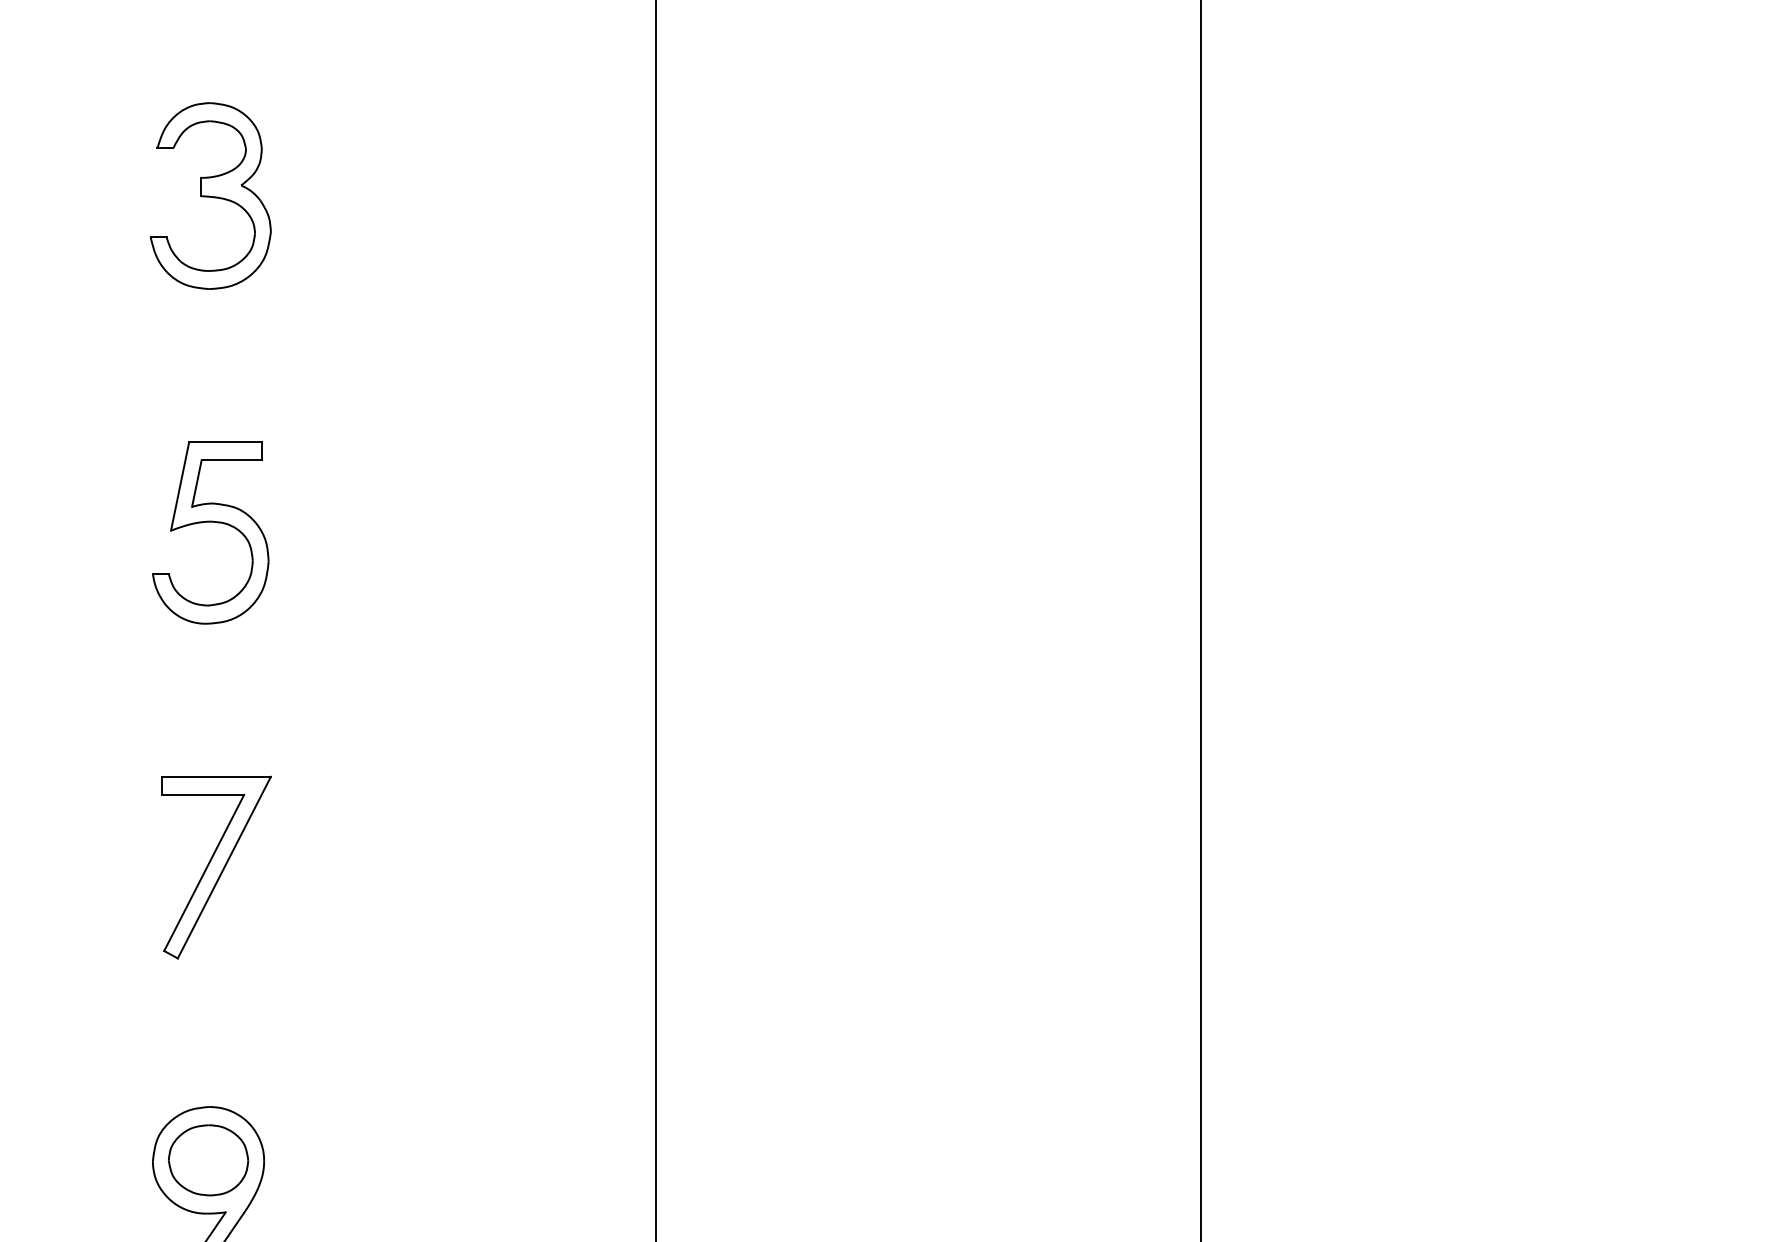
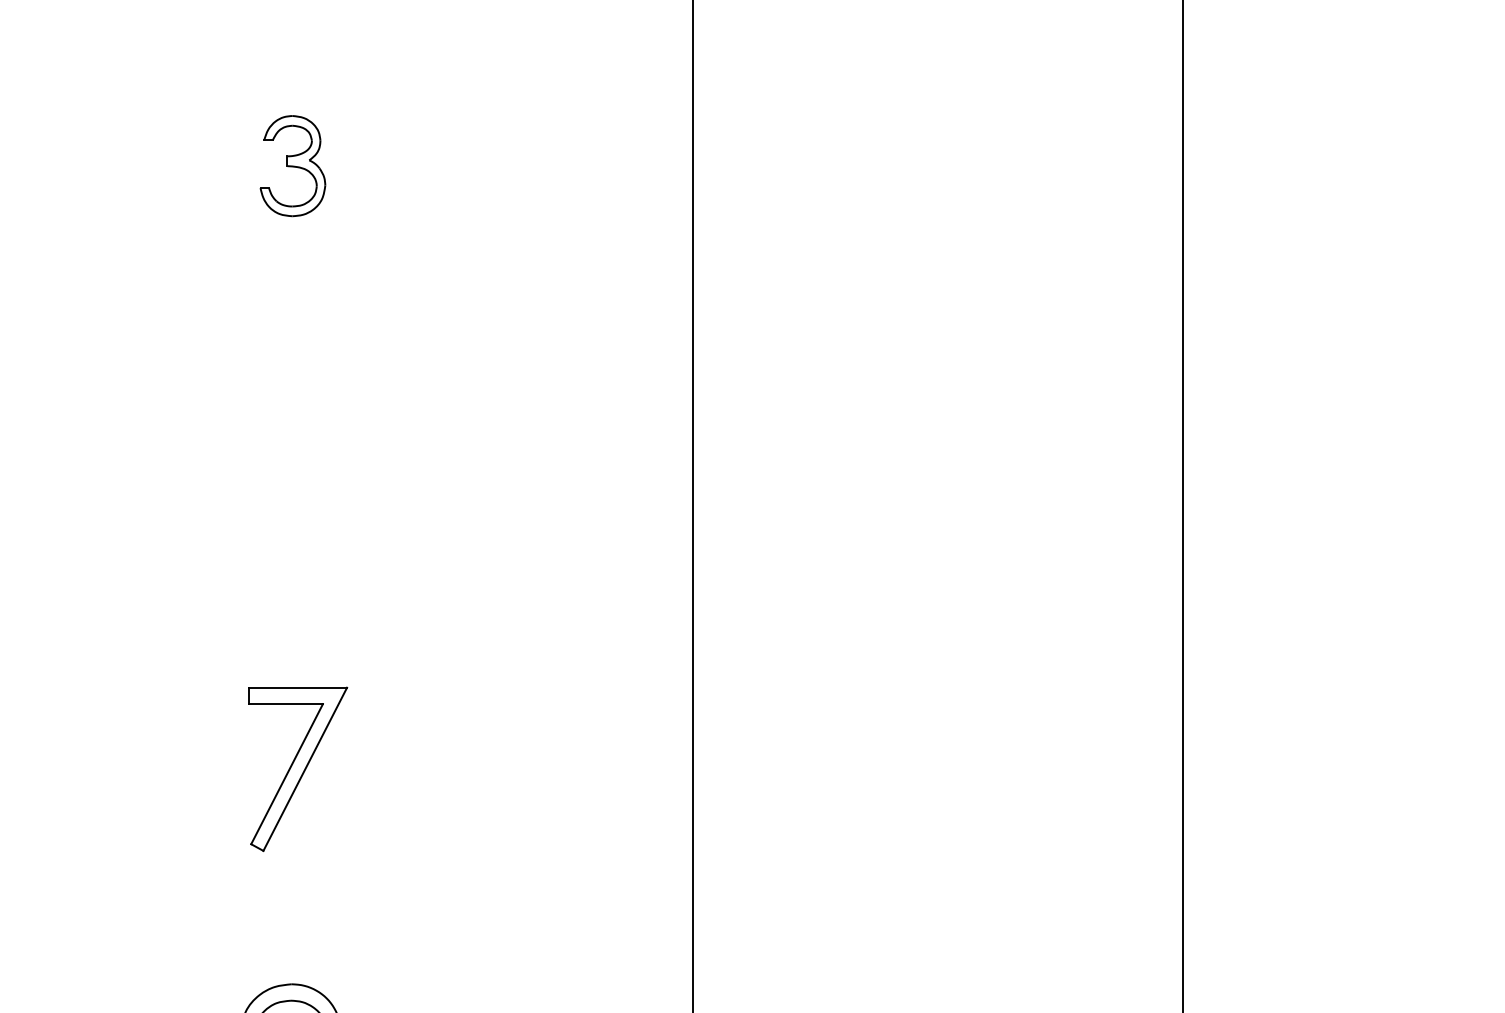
part: (210, 195) -> (292, 165), size x0.6
part: (210, 522) -> (292, 459), removed

